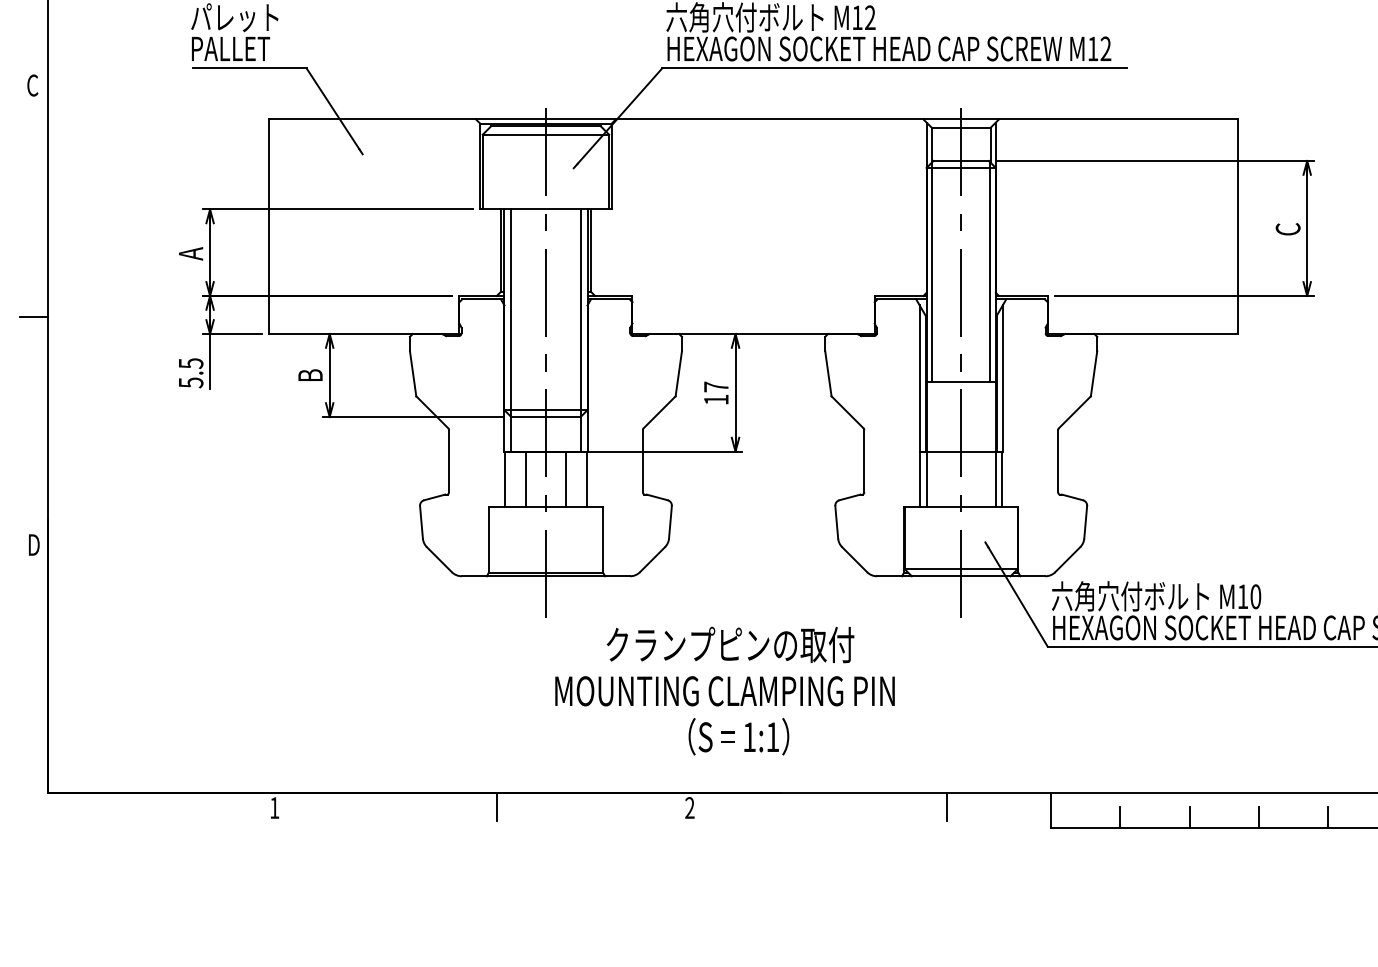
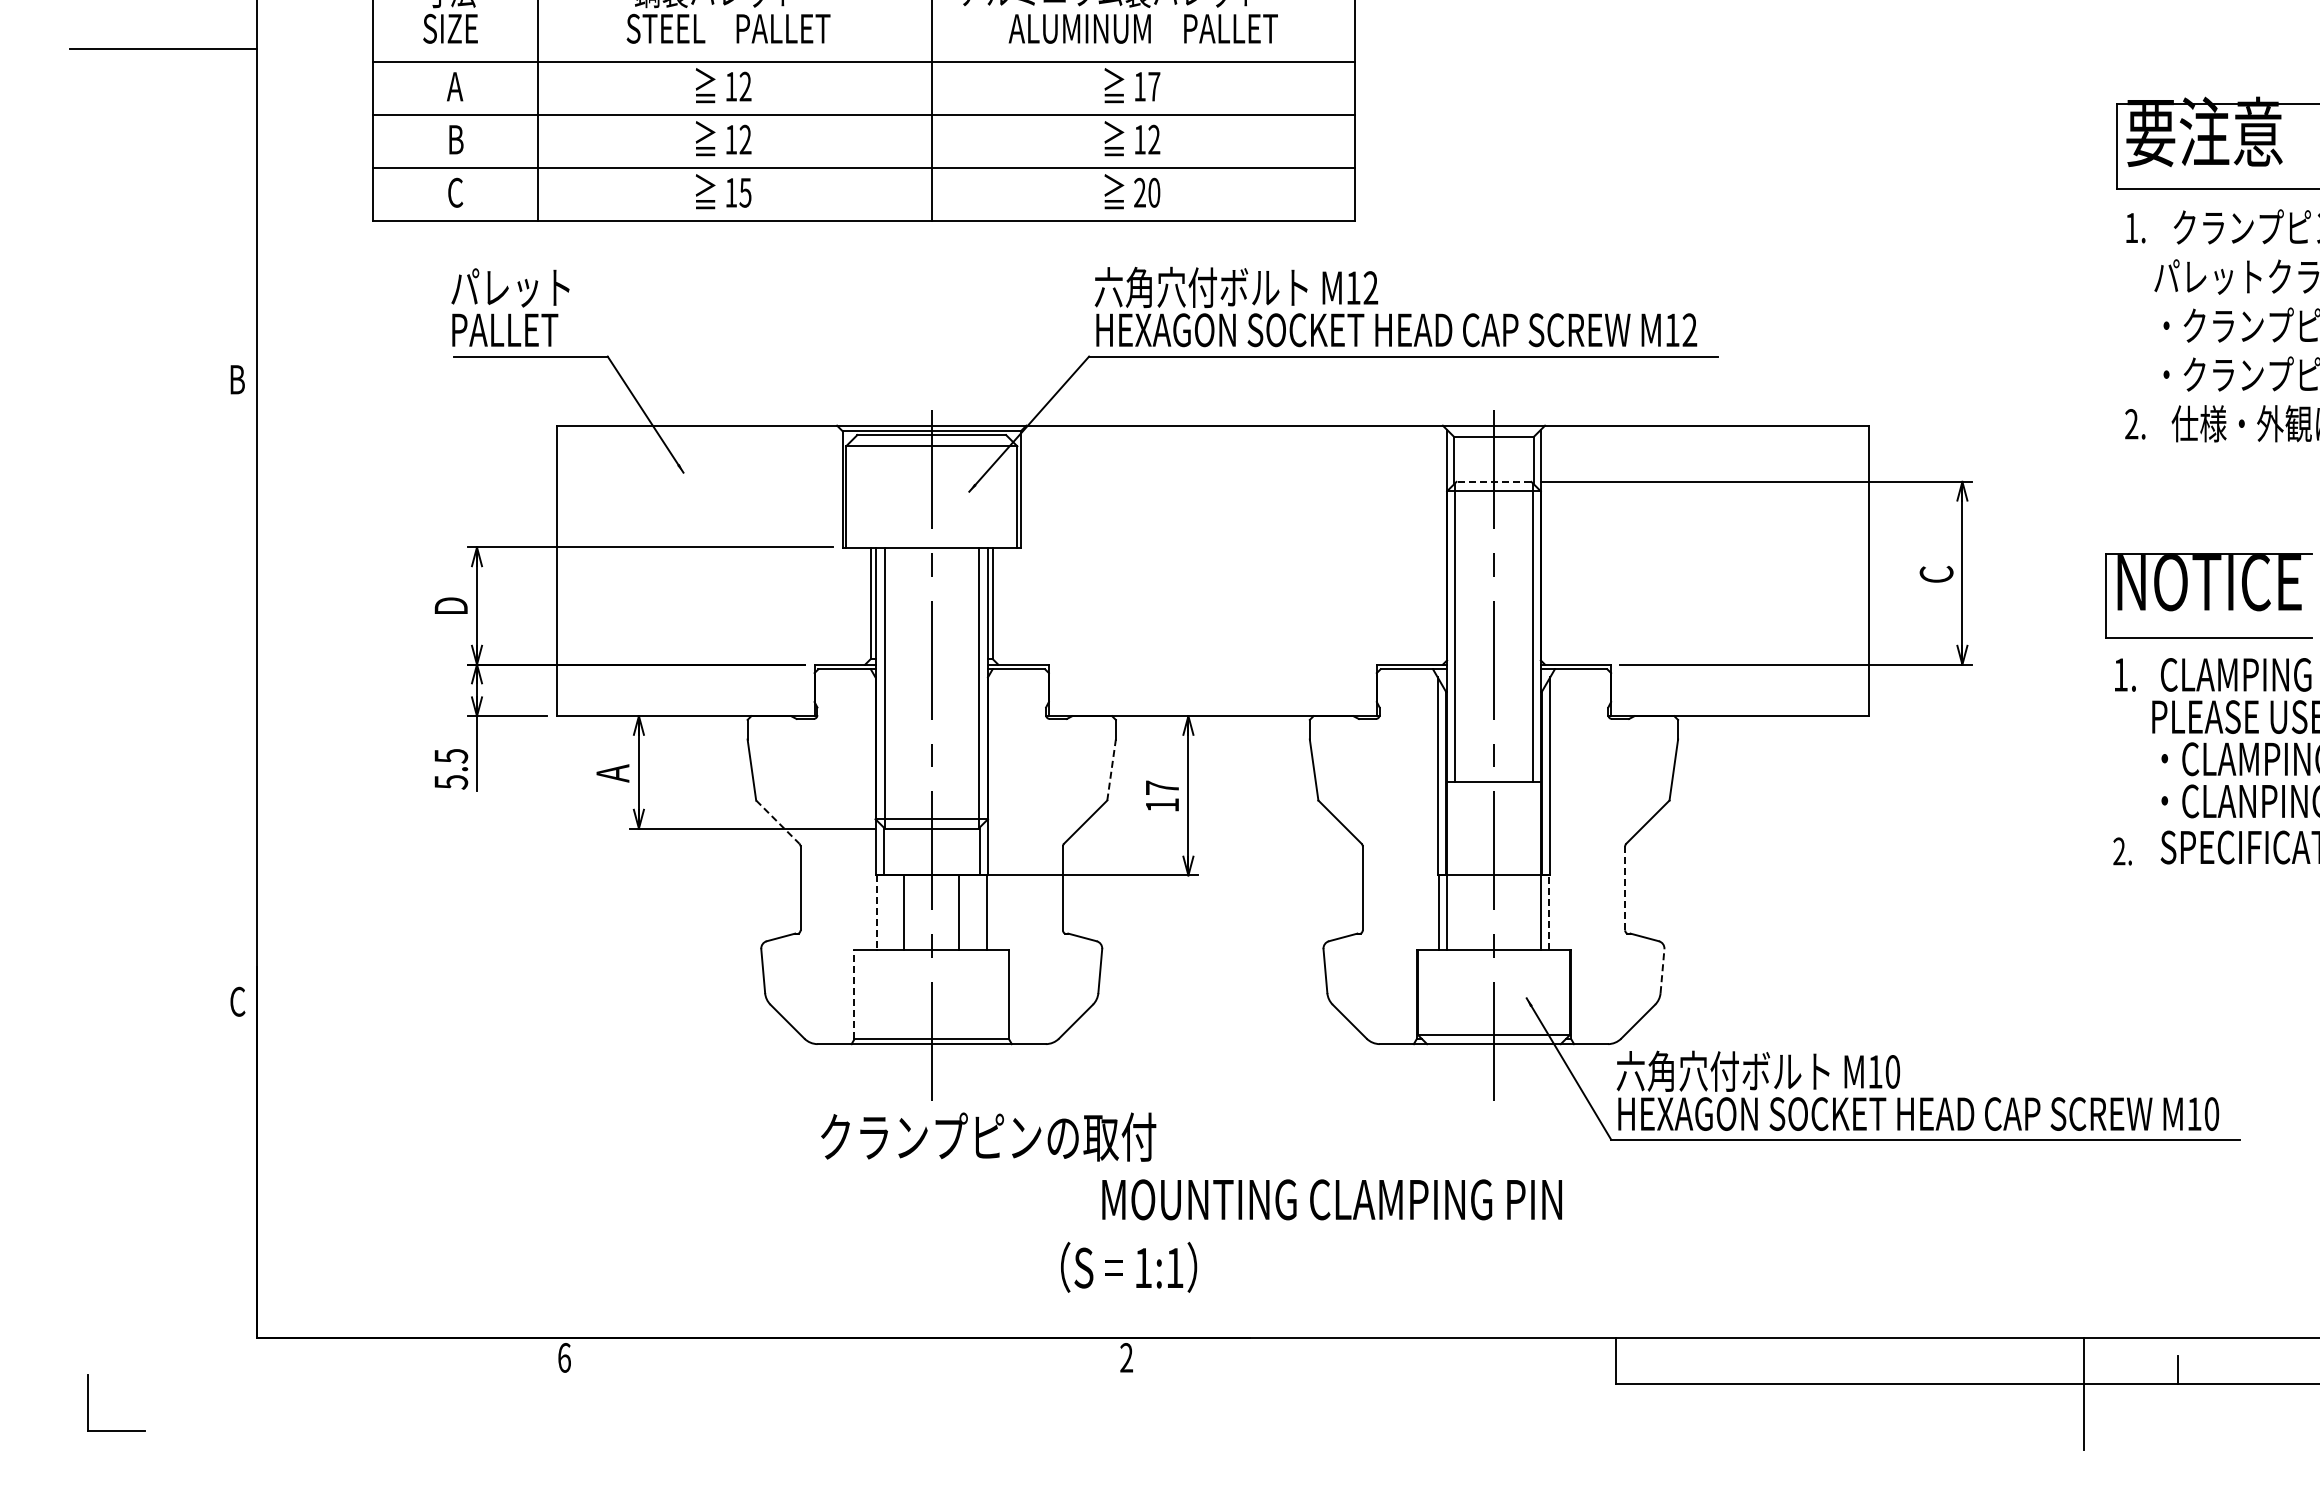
text: (32, 85) -> (236, 379), C -> B
line: (960, 160) -> (1493, 481), solid -> dashed
text: (190, 253) -> (450, 606), A -> D
line: (33, 317) -> (238, 693), removed
line: (678, 374) -> (1111, 770), solid -> dashed
text: (310, 375) -> (612, 772), B -> A
line: (432, 412) -> (777, 822), solid -> dashed
line: (1058, 461) -> (1625, 888), solid -> dashed
line: (505, 479) -> (876, 913), solid -> dashed
line: (1002, 479) -> (1549, 912), solid -> dashed
line: (1085, 521) -> (1662, 970), solid -> dashed
line: (488, 539) -> (854, 994), solid -> dashed
text: (33, 544) -> (238, 1001), D -> C
text: (730, 644) -> (988, 1136), moved
text: (724, 691) -> (1331, 1199), moved
text: (739, 736) -> (1129, 1266), moved
line: (497, 806) -> (866, 1356), removed
line: (947, 806) -> (1475, 1356), removed
text: (274, 807) -> (564, 1357), 1 -> 6
line: (1120, 817) -> (1709, 1370), removed
line: (1189, 817) -> (1803, 1370), removed
line: (1258, 817) -> (1896, 1370), removed
line: (1327, 817) -> (1990, 1370), removed

